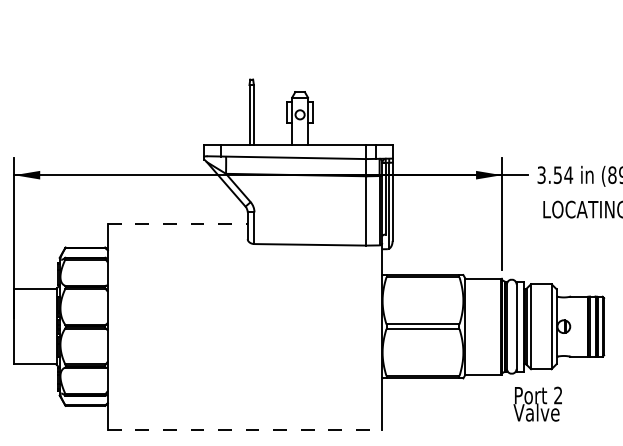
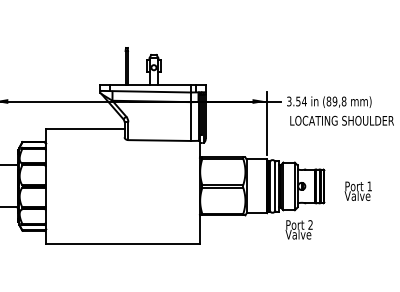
line: (177, 223) -> (85, 128), dashed -> solid
text: (536, 403) -> (298, 229), moved
line: (245, 430) -> (123, 244), dashed -> solid

